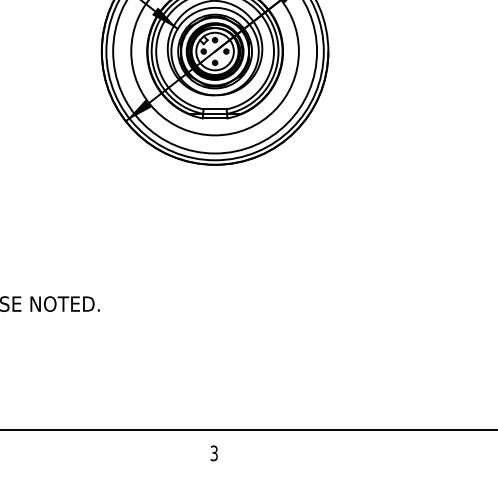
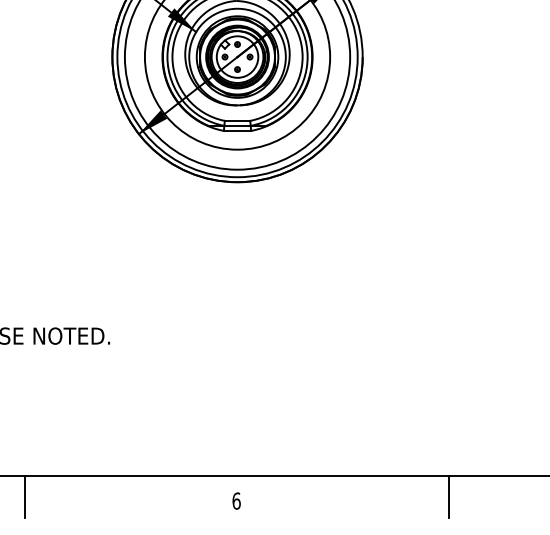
line: (22, 449) -> (24, 496), added
line: (406, 449) -> (448, 496), added
text: (214, 452) -> (236, 500), 3 -> 6

